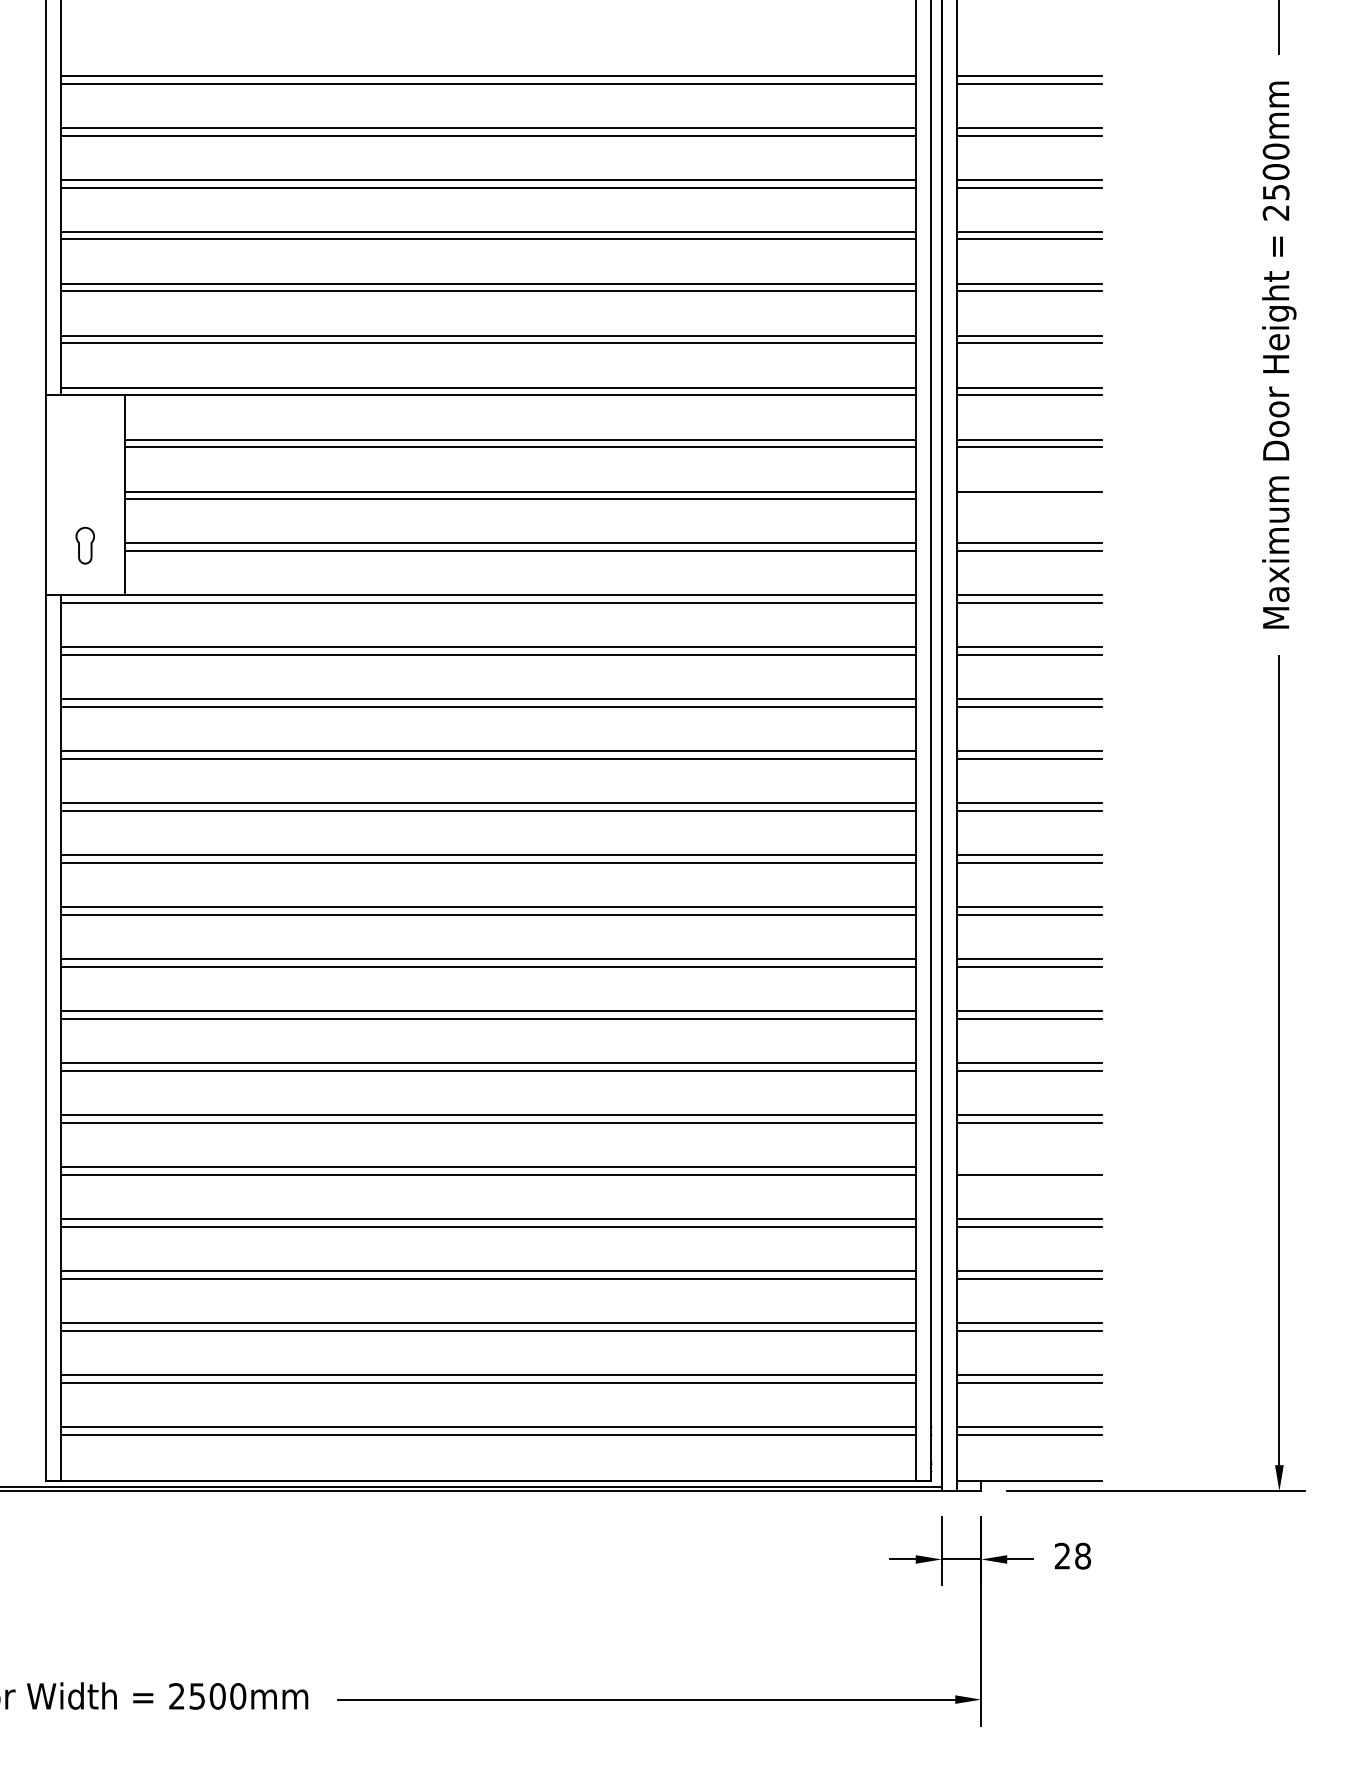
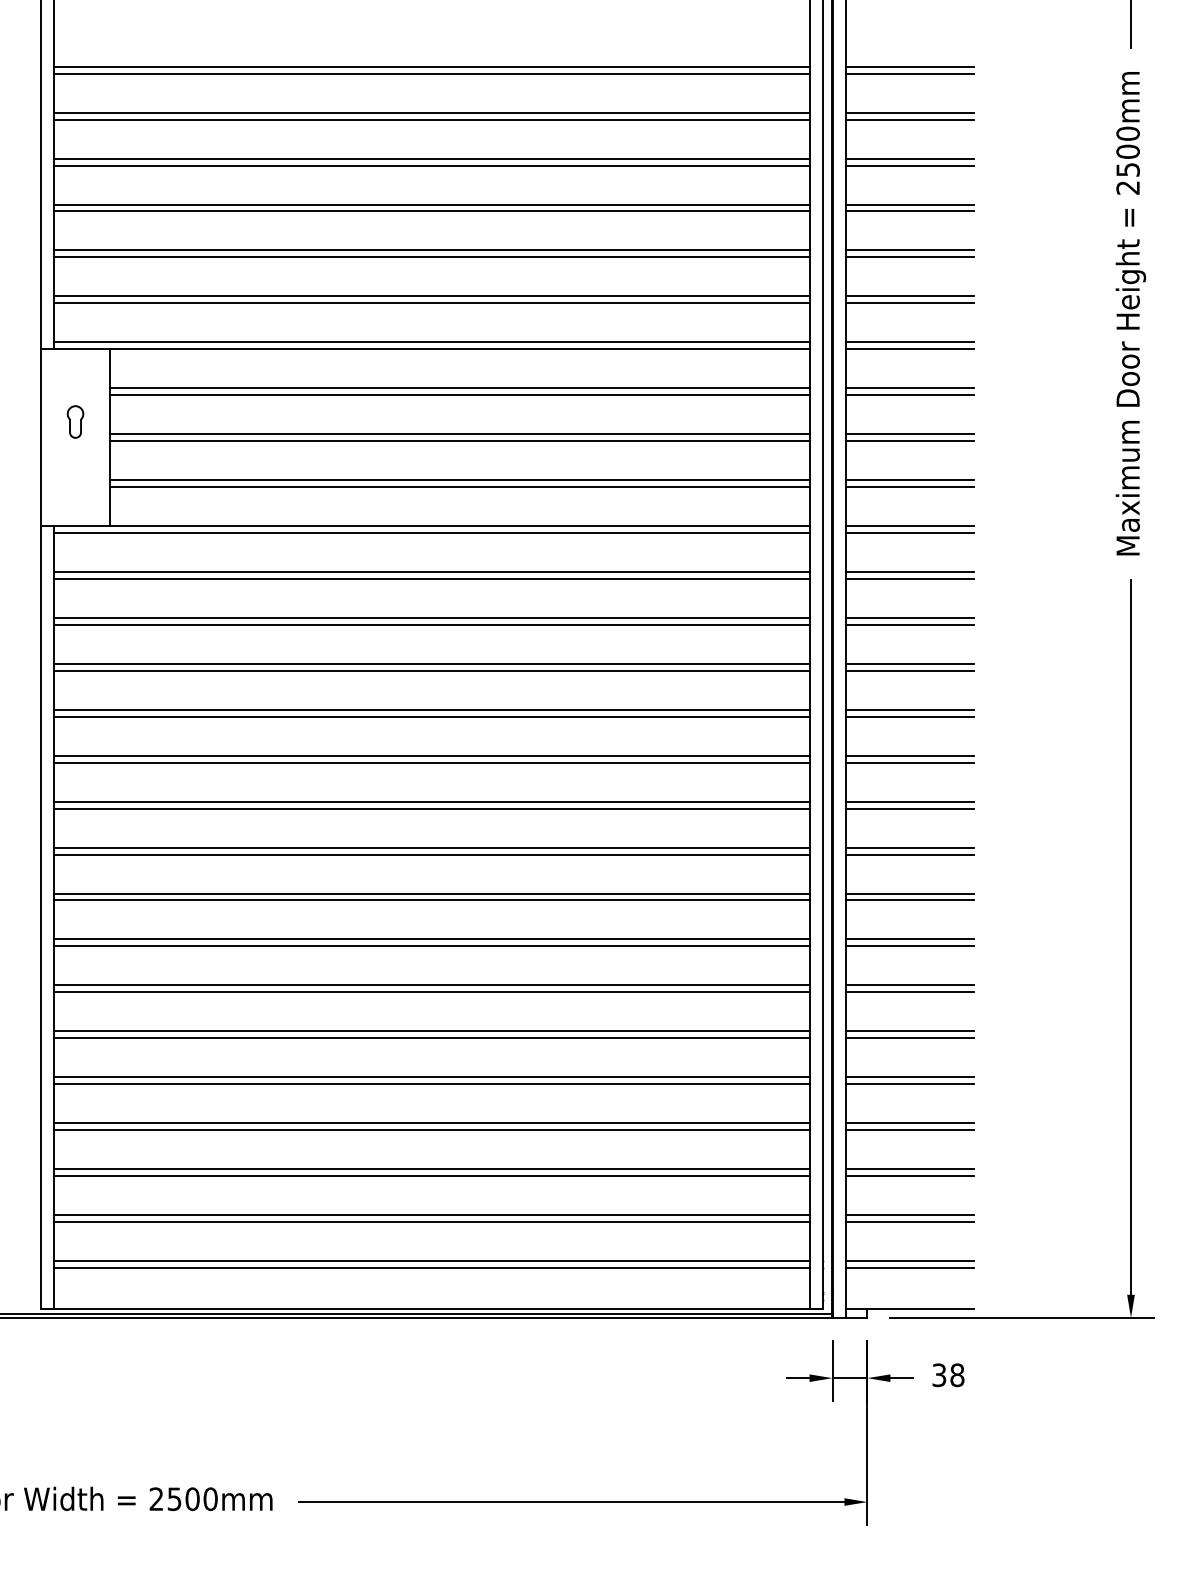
line: (1029, 499) -> (910, 441), added
part: (84, 545) -> (74, 421), moved
line: (1029, 1167) -> (910, 1031), added
text: (1062, 1556) -> (939, 1375), 28 -> 38

